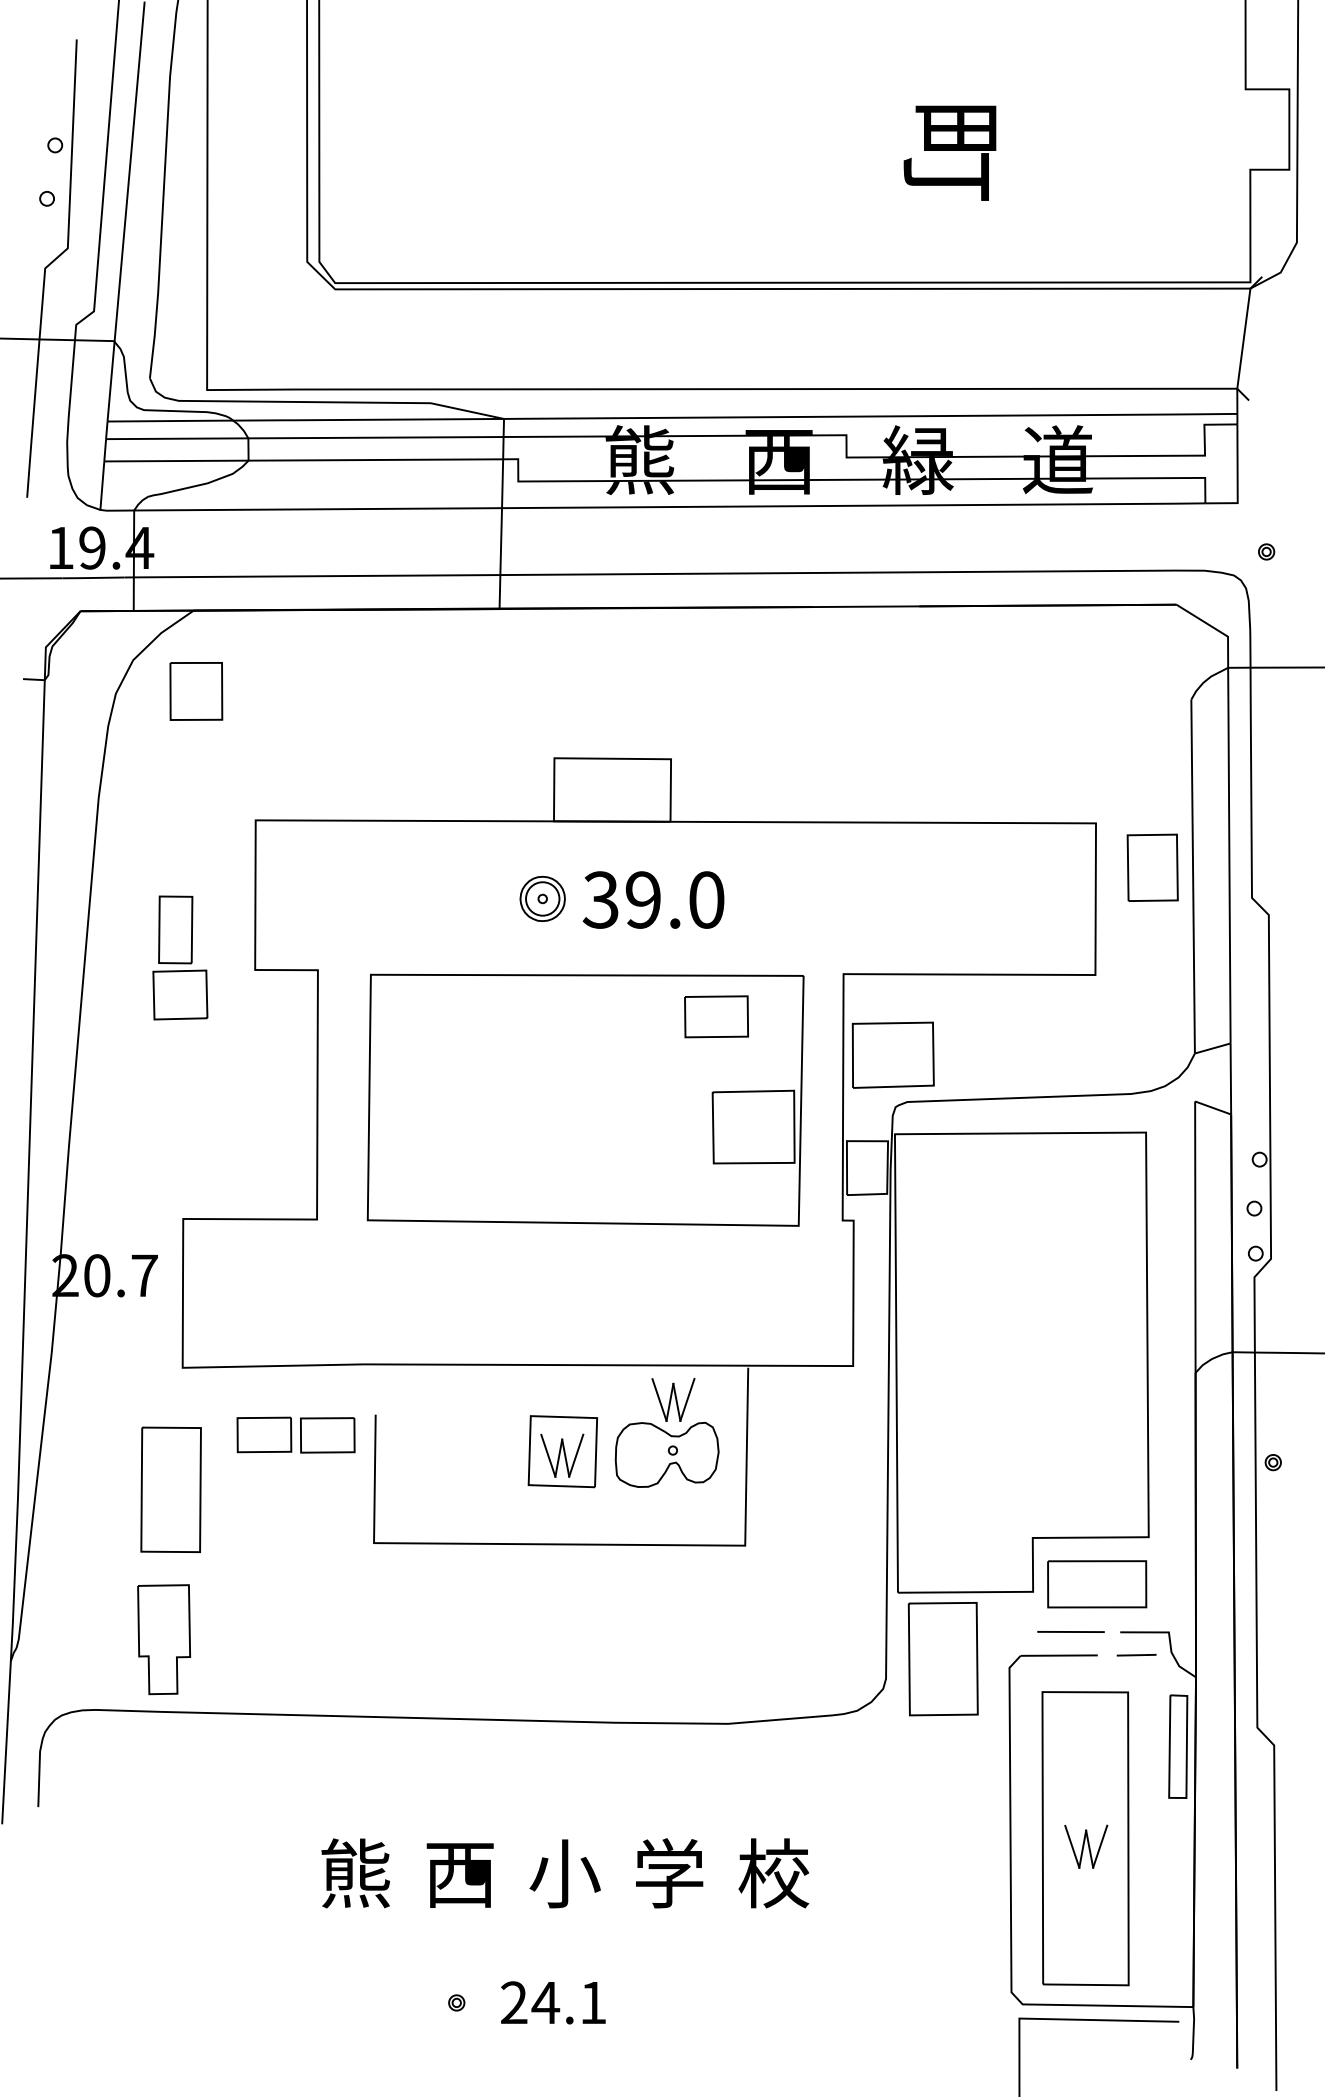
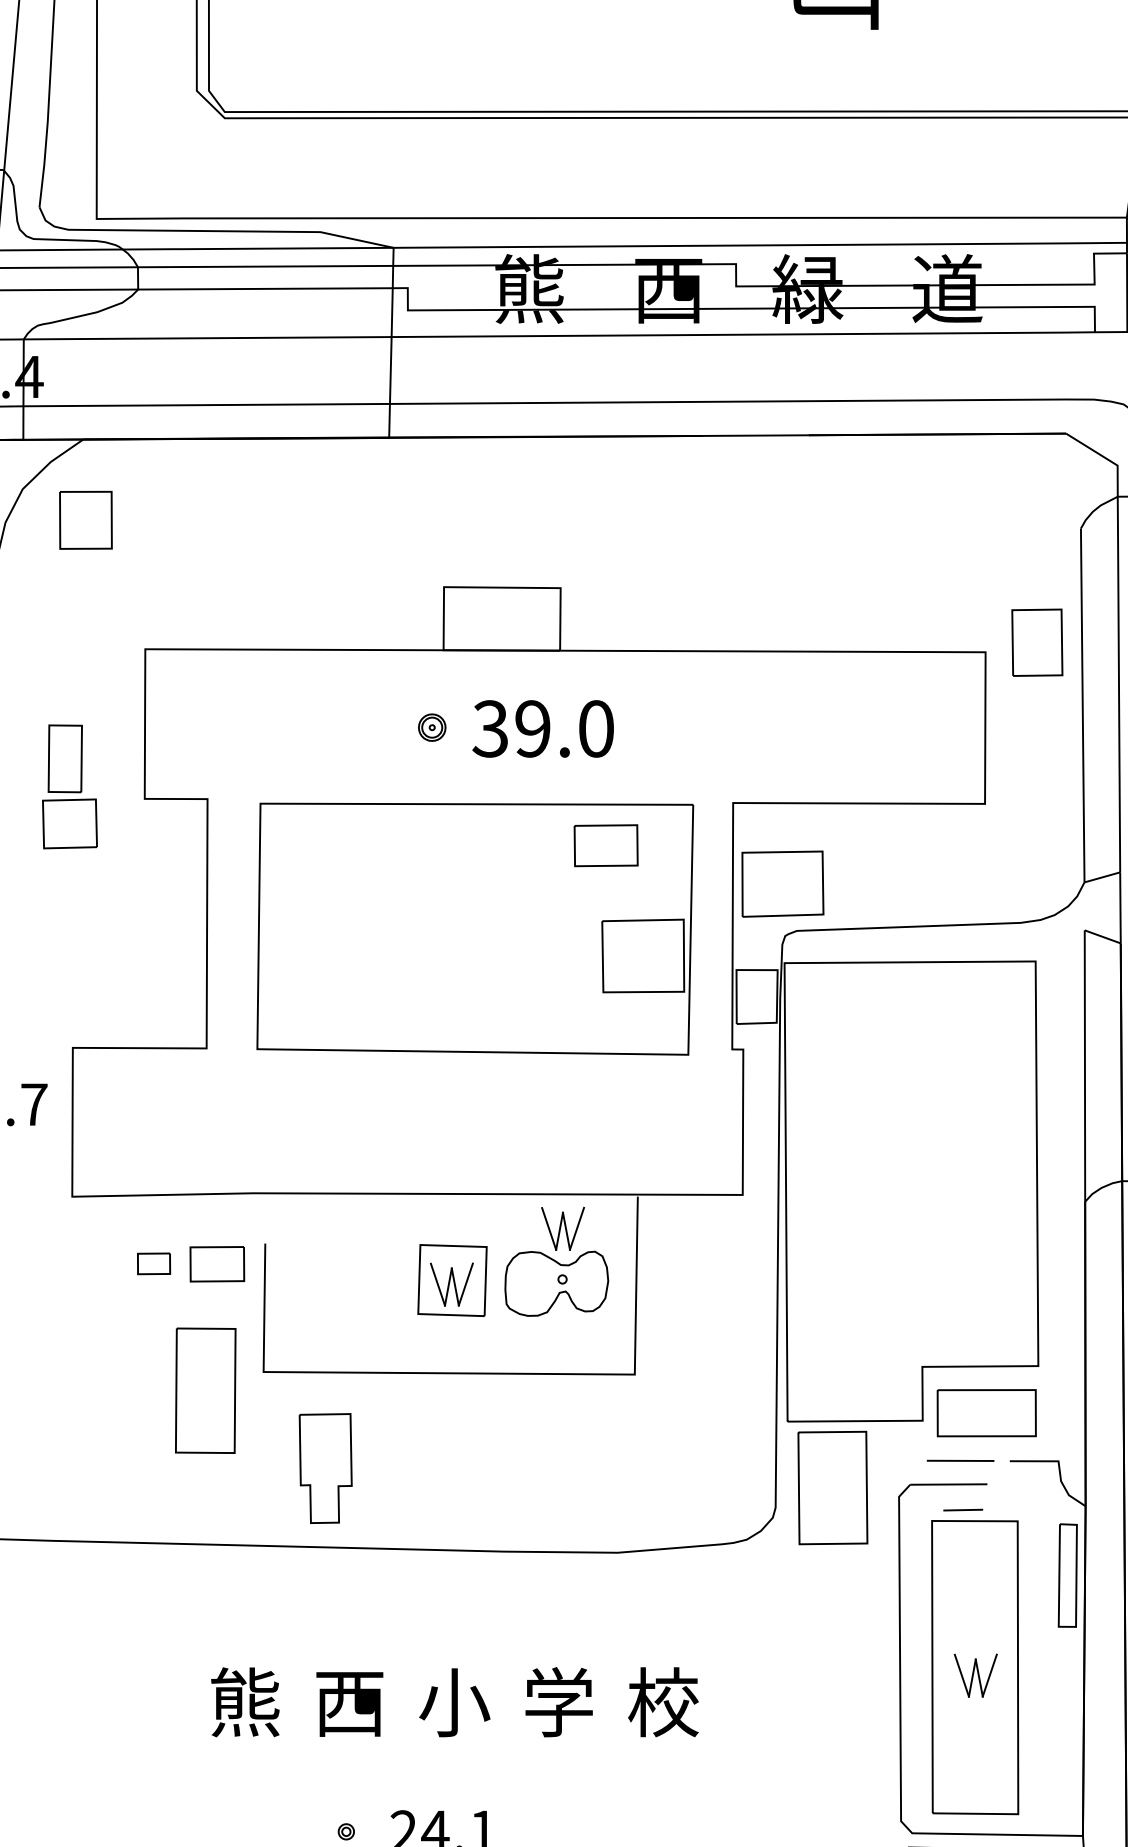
part: (1152, 867) -> (1037, 642), moved
part: (542, 898) -> (432, 727), size x0.6
part: (264, 1434) -> (154, 1263), size x0.6
part: (170, 1489) -> (205, 1390), moved
part: (164, 1639) -> (326, 1468), moved
line: (1136, 1655) -> (963, 1510), moved

